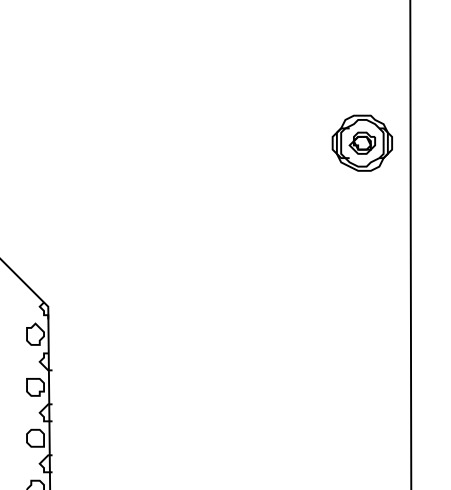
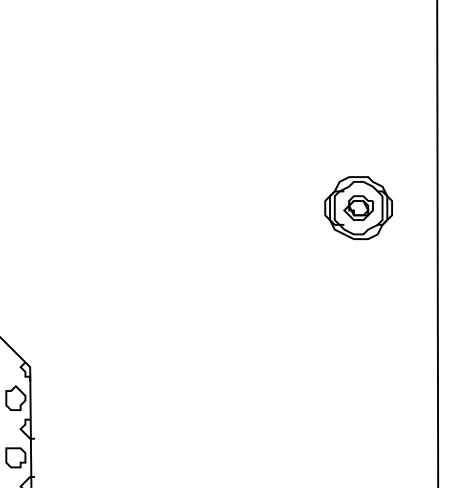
part: (361, 142) -> (357, 207), moved

